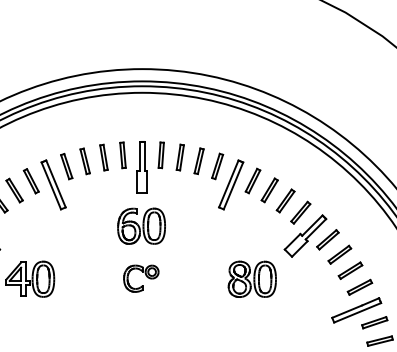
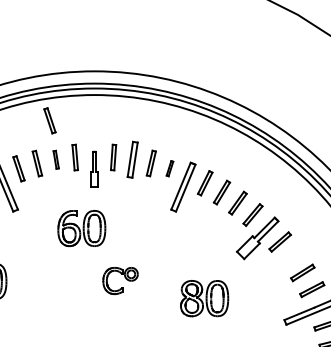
part: (97, 118) -> (49, 120), added
part: (103, 157) -> (55, 159), size x0.7
part: (179, 157) -> (131, 159), size x1.4
part: (217, 166) -> (169, 168), size x0.6
part: (141, 167) -> (93, 169), size x0.7
part: (141, 225) -> (81, 227), moved
part: (339, 254) -> (291, 256), removed
part: (141, 278) -> (120, 280), moved
part: (251, 278) -> (203, 297), moved

